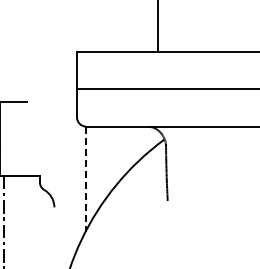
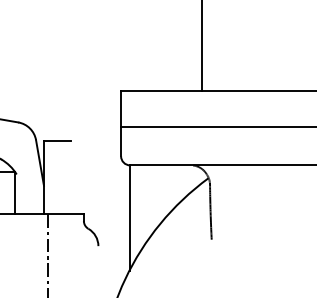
line: (85, 178) -> (129, 217), dashed -> solid

